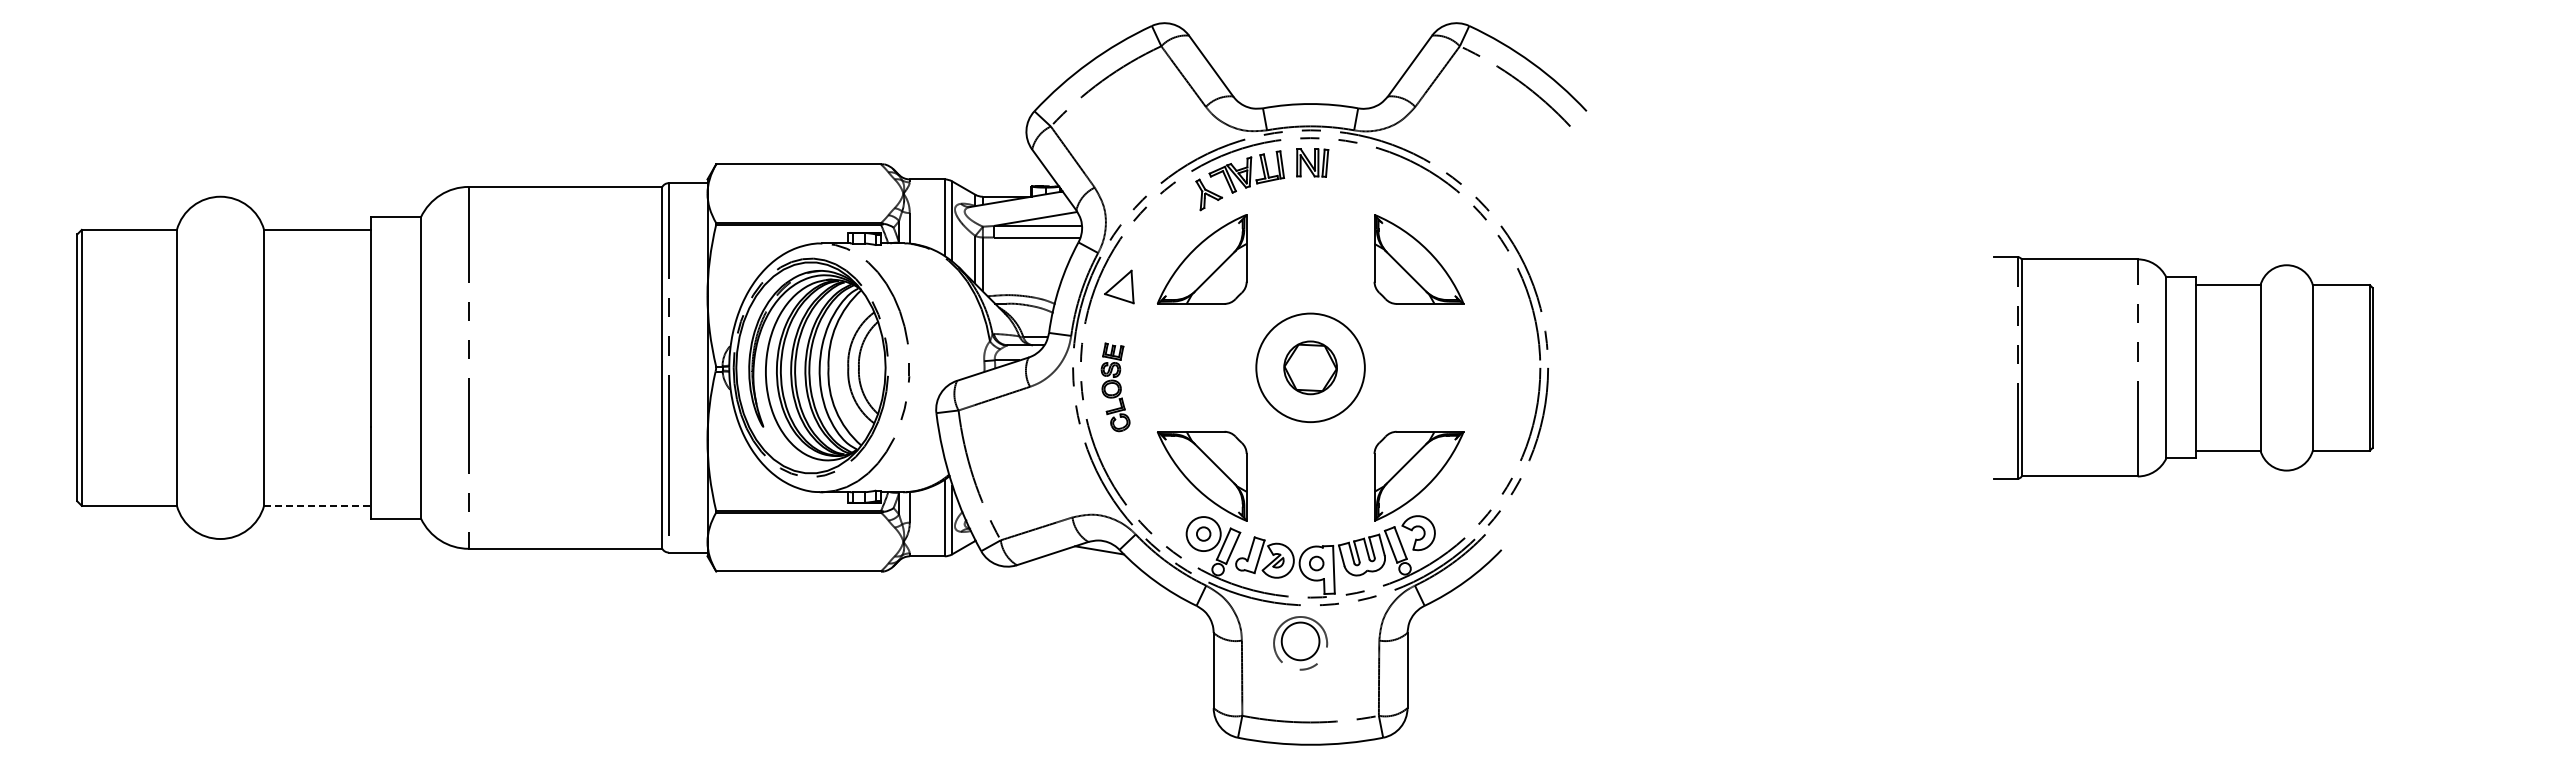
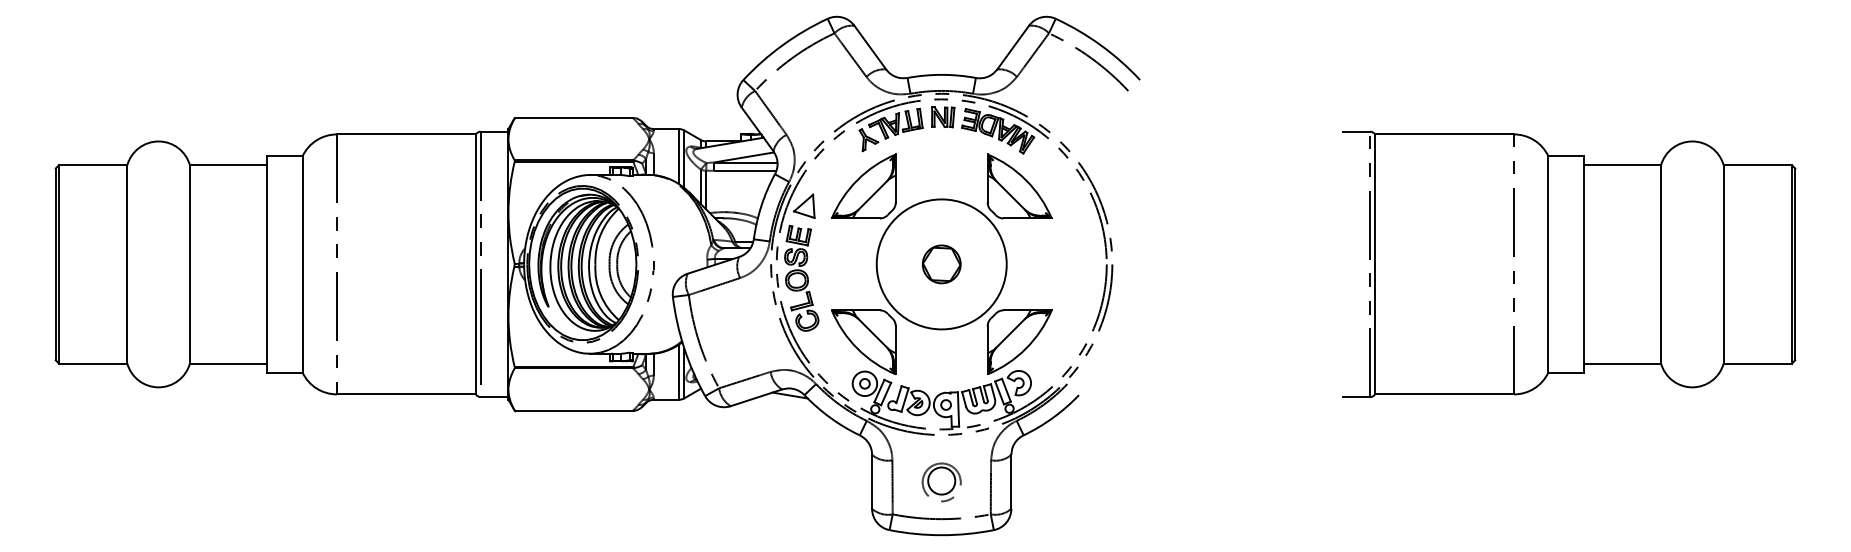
part: (1389, 182) -> (998, 131), added
circle: (1310, 367) -> (941, 264), size x1.67
part: (2183, 367) -> (1568, 264), size x1.67
part: (1115, 387) -> (801, 278), size x1.67
line: (317, 505) -> (228, 363), dashed -> solid
part: (1300, 643) -> (941, 482), moved

